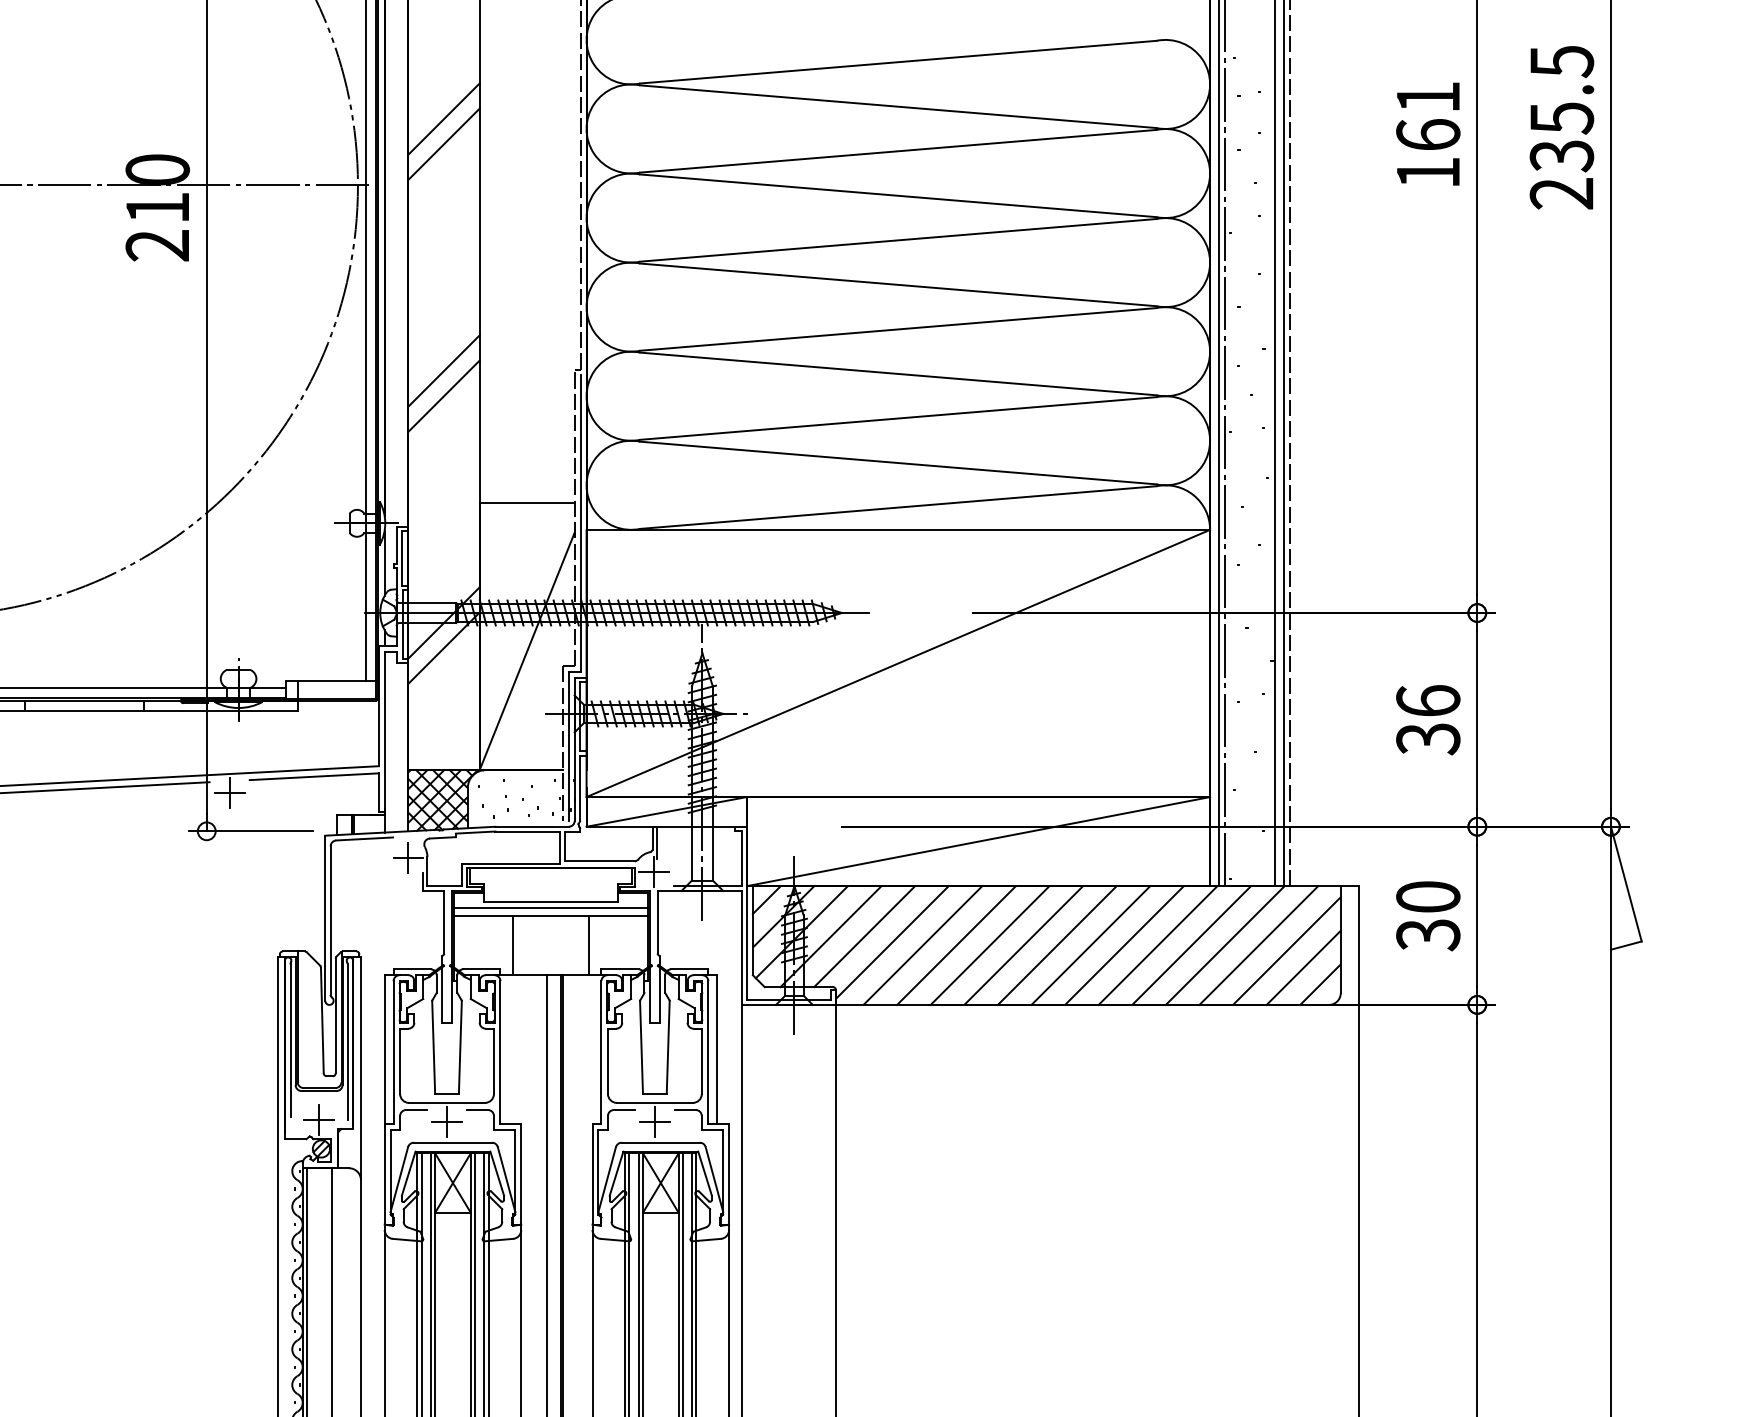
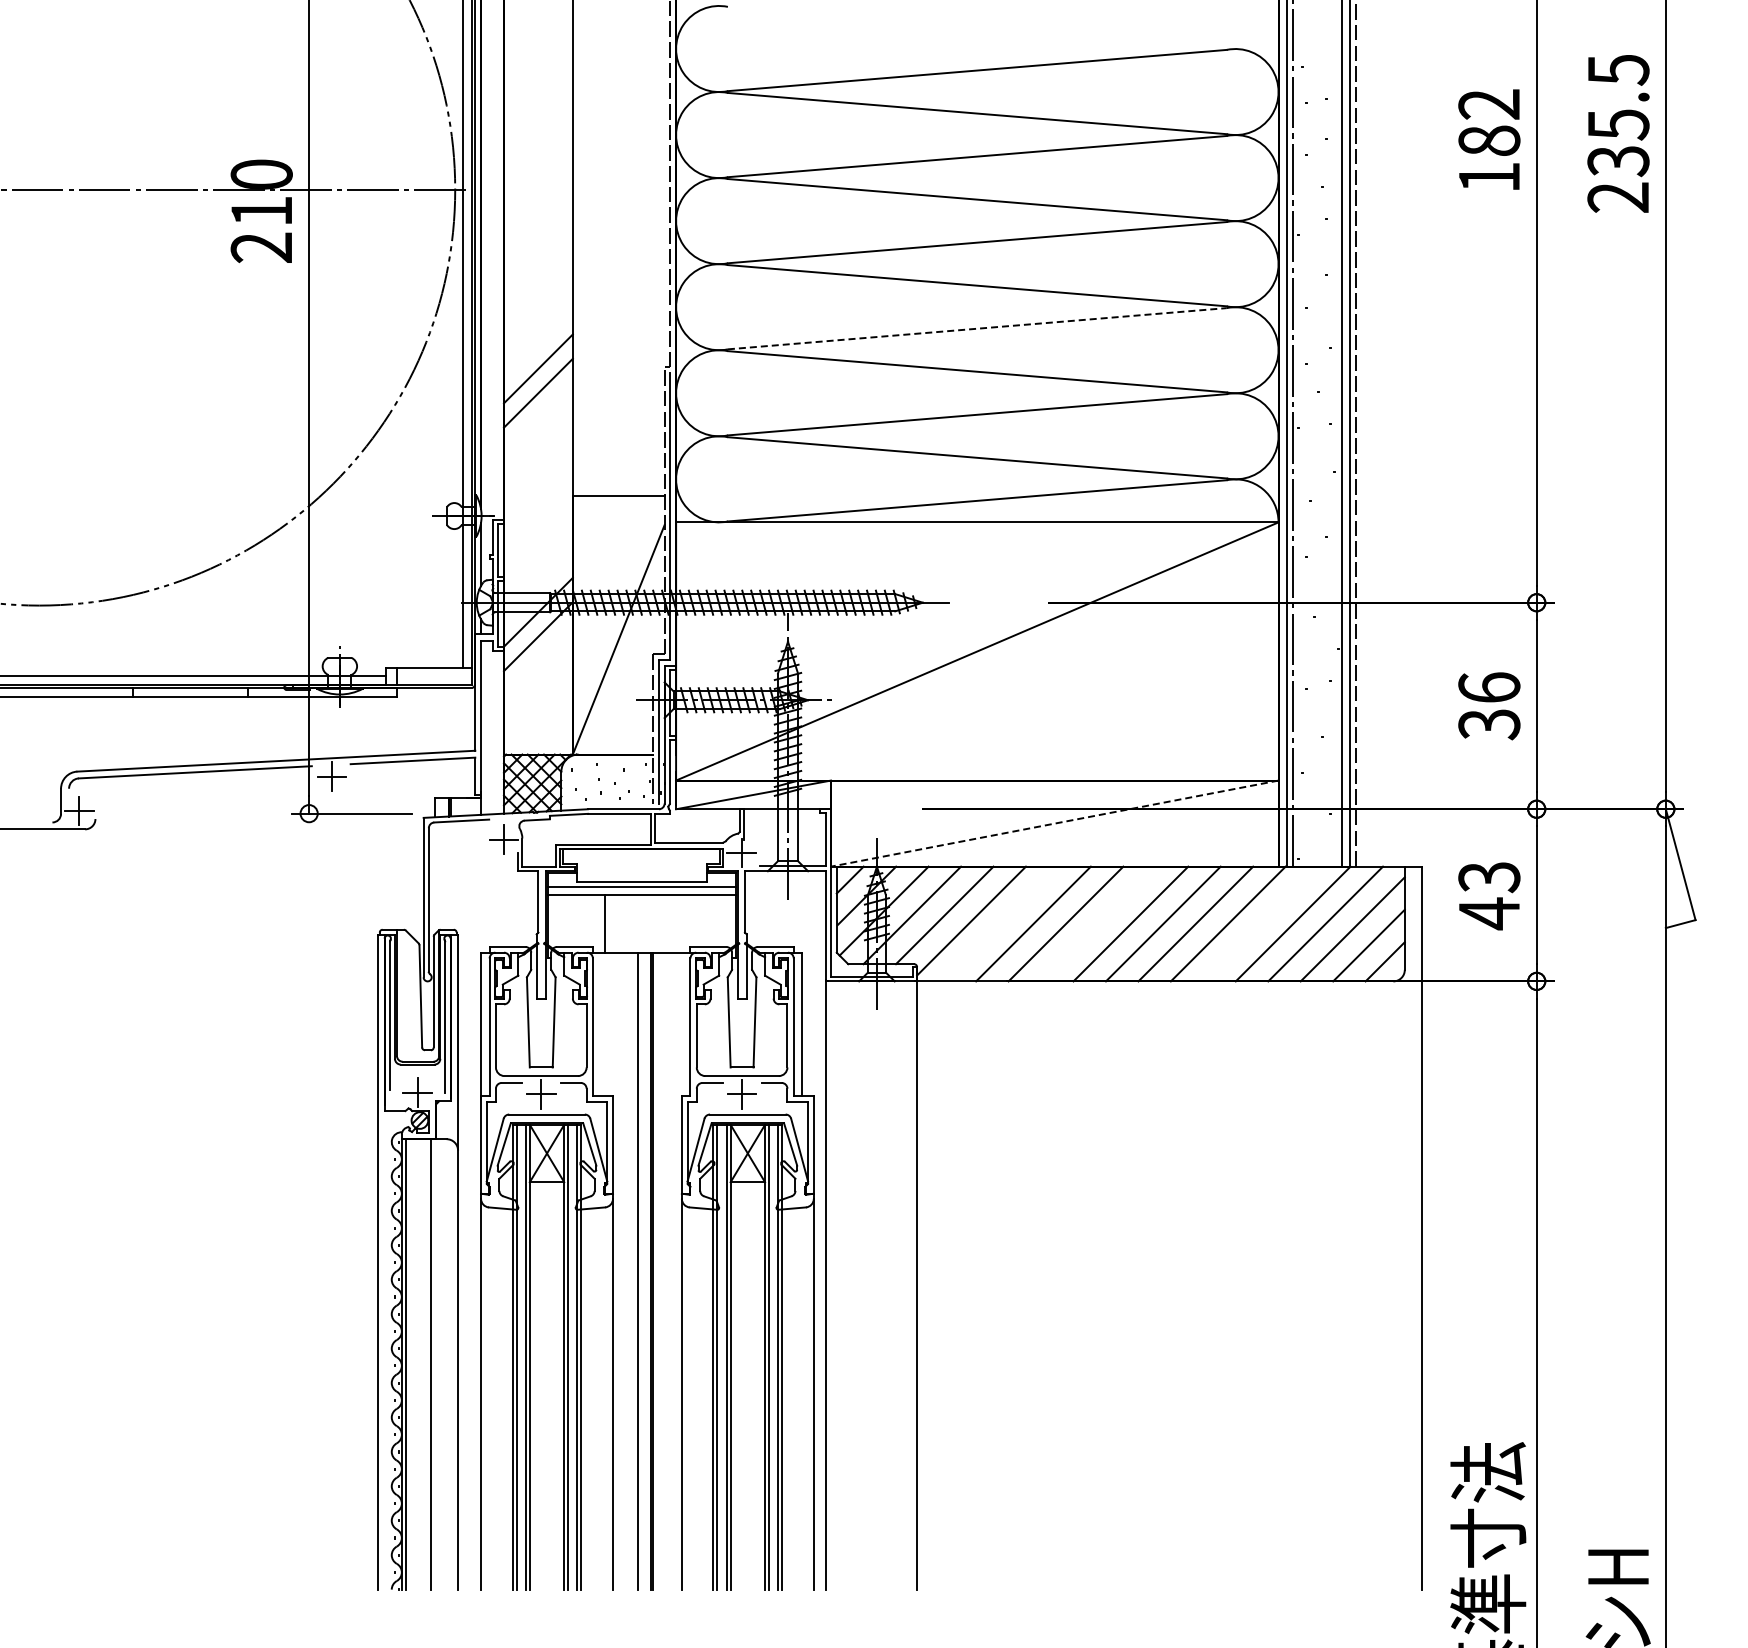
text: (1428, 115) -> (1489, 122), 161 -> 182
line: (443, 119) -> (537, 125), removed
line: (443, 143) -> (537, 149), removed
line: (898, 329) -> (977, 328), solid -> dashed
line: (978, 841) -> (1054, 823), solid -> dashed
text: (1428, 917) -> (1489, 896), 30 -> 43
line: (589, 945) -> (678, 923), removed
line: (922, 945) -> (1000, 923), removed
line: (1023, 945) -> (1098, 923), removed
line: (1191, 945) -> (1260, 923), removed

